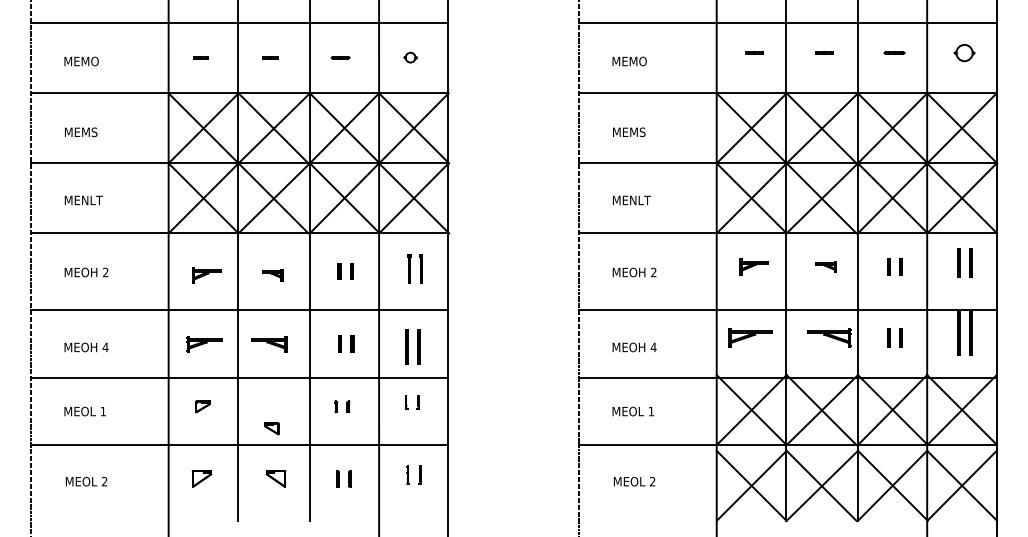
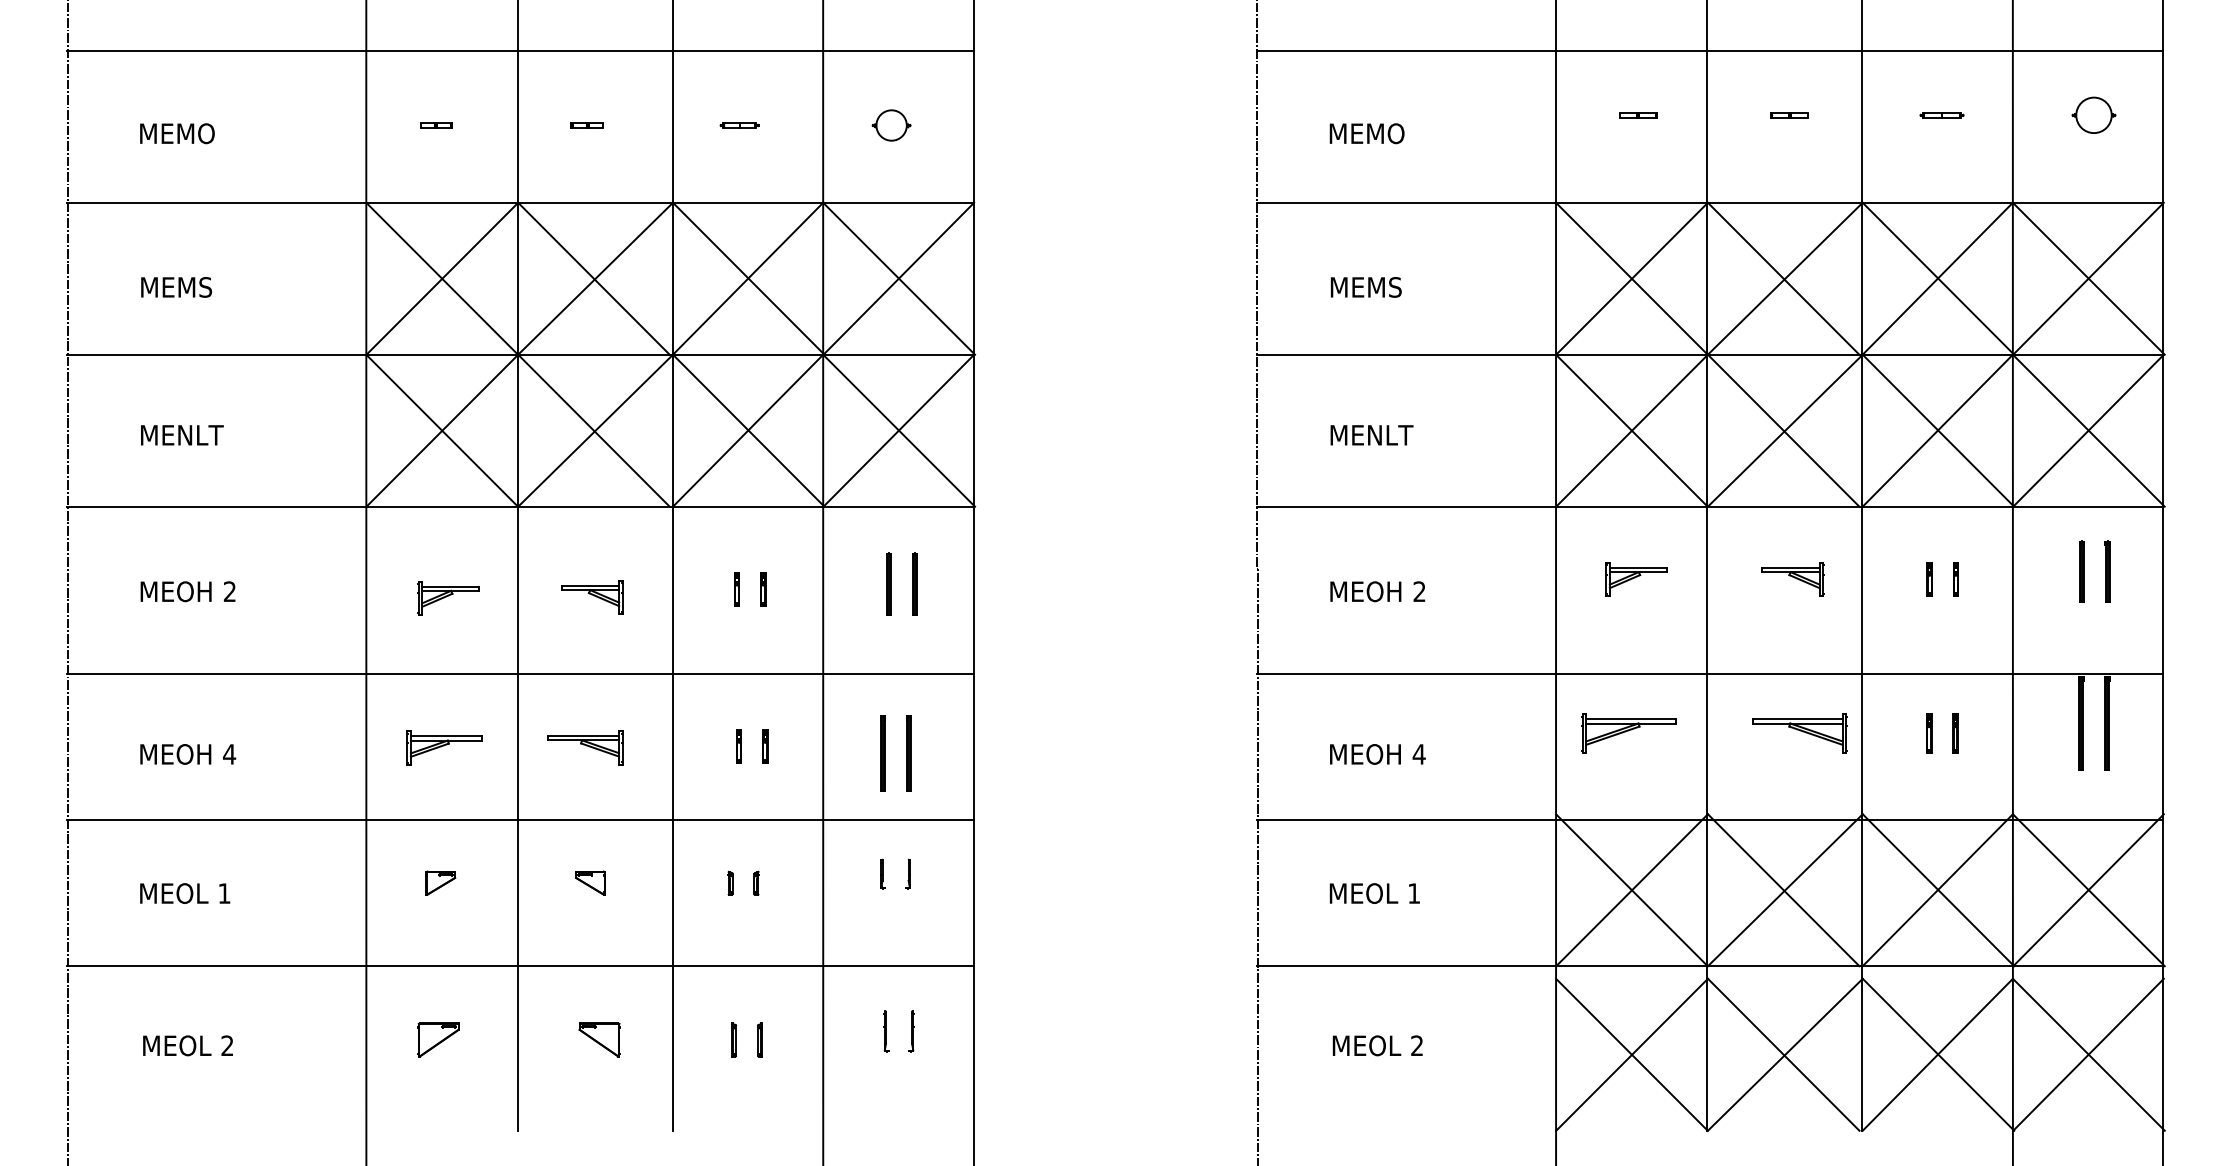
part: (410, 57) -> (891, 124), size x1.43
part: (825, 266) -> (1792, 578), size x1.43
part: (272, 274) -> (591, 596), size x1.43
part: (271, 428) -> (589, 882), moved

